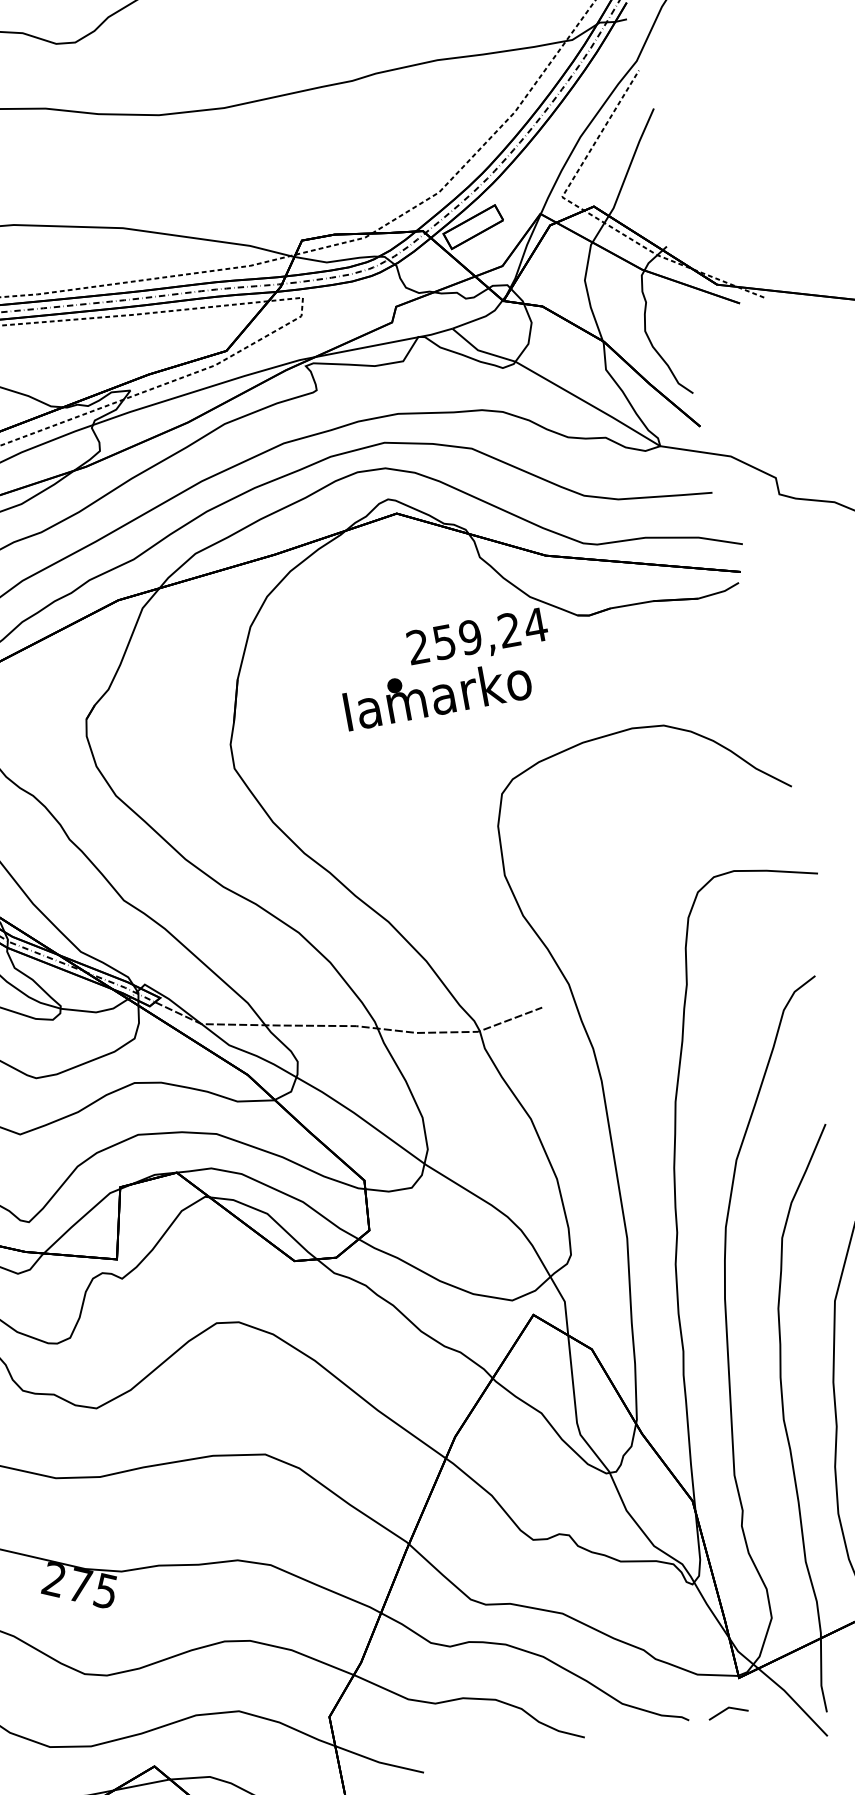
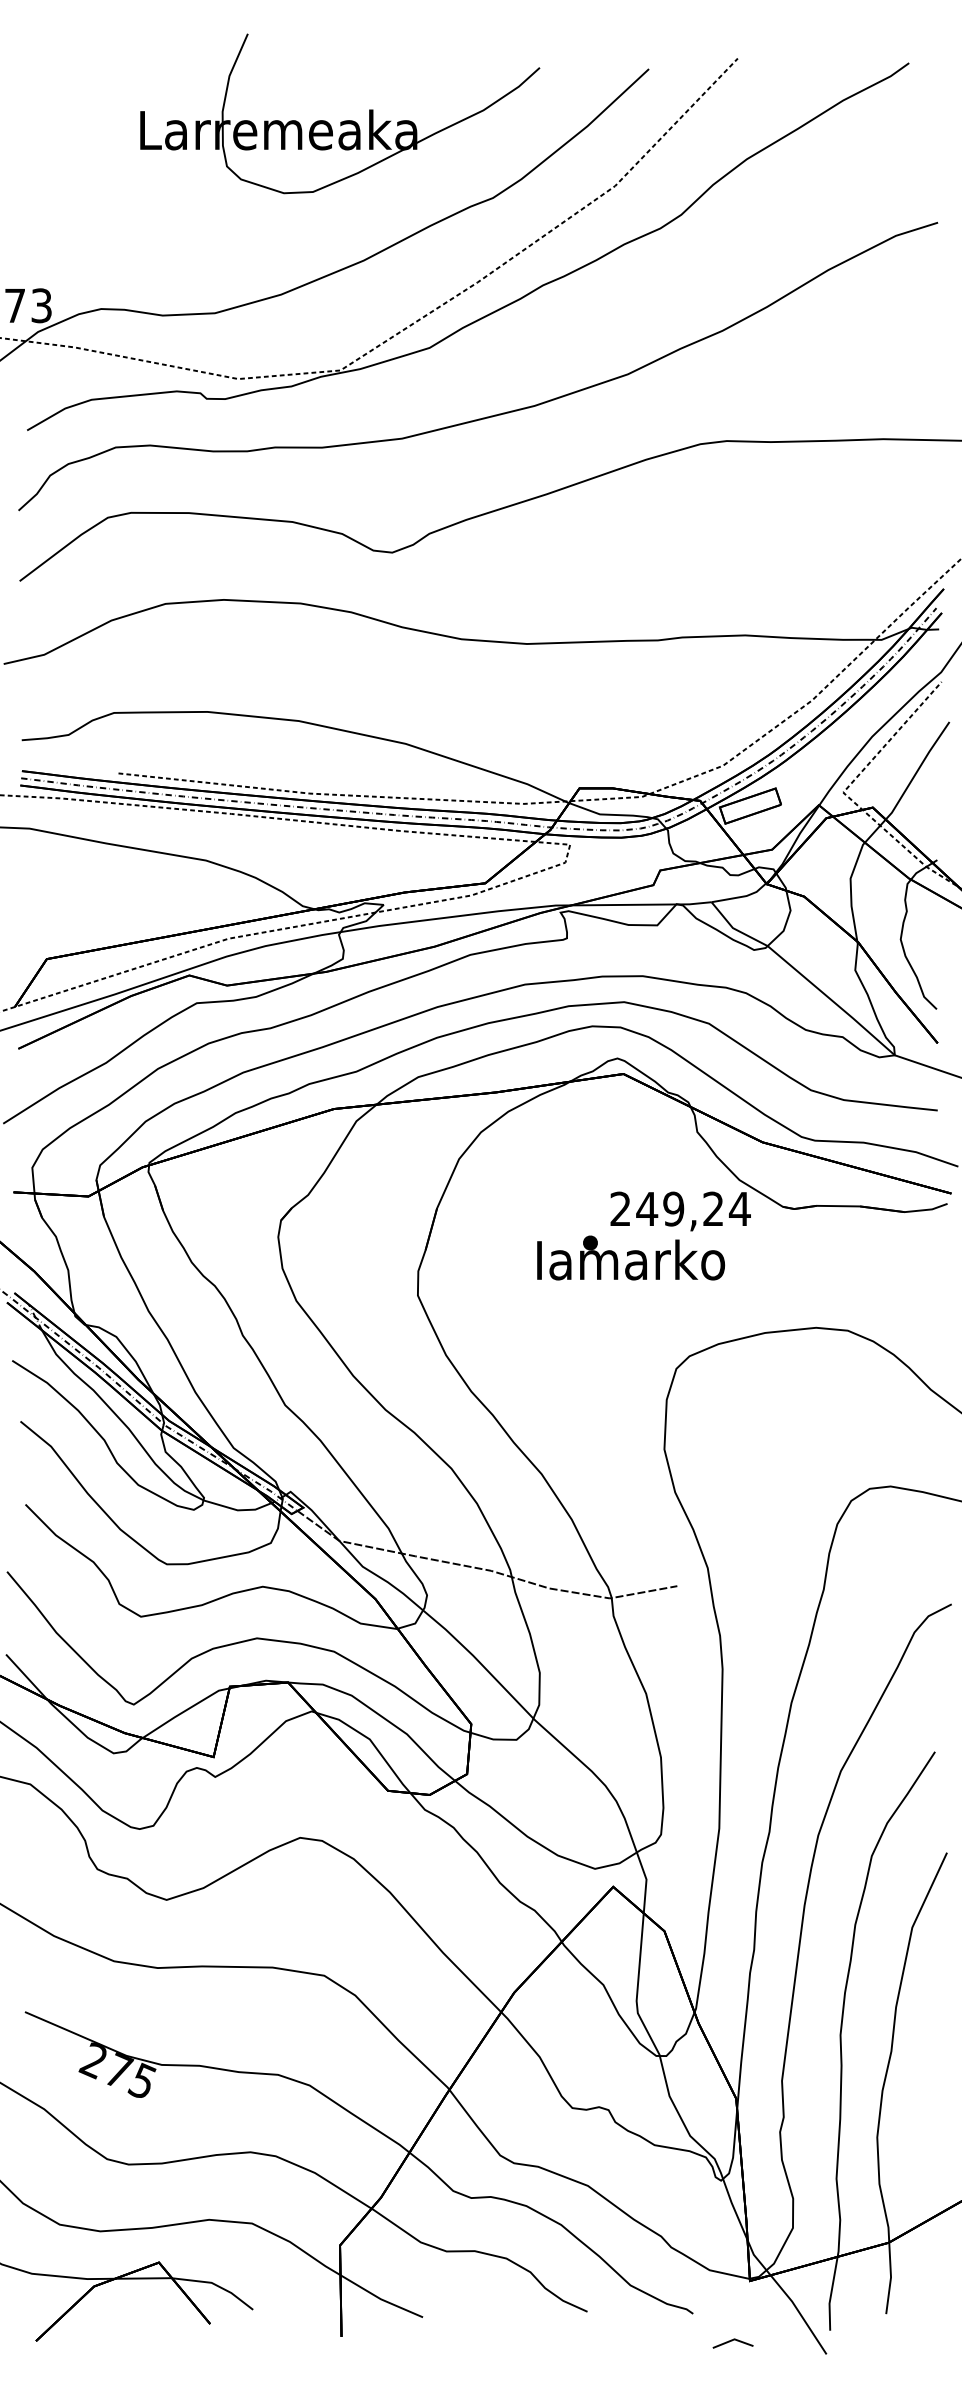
text: (444, 642) -> (647, 1209), 259,24 -> 249,24
line: (727, 1710) -> (732, 2341), moved

